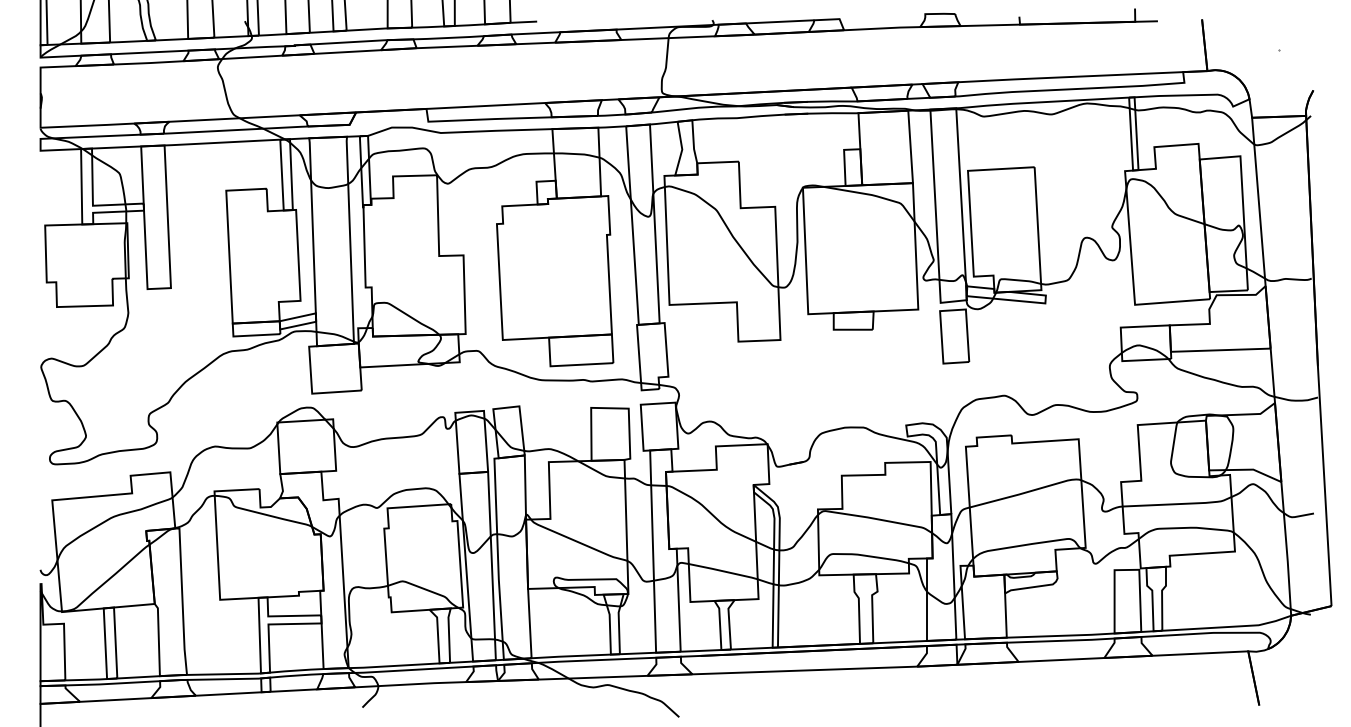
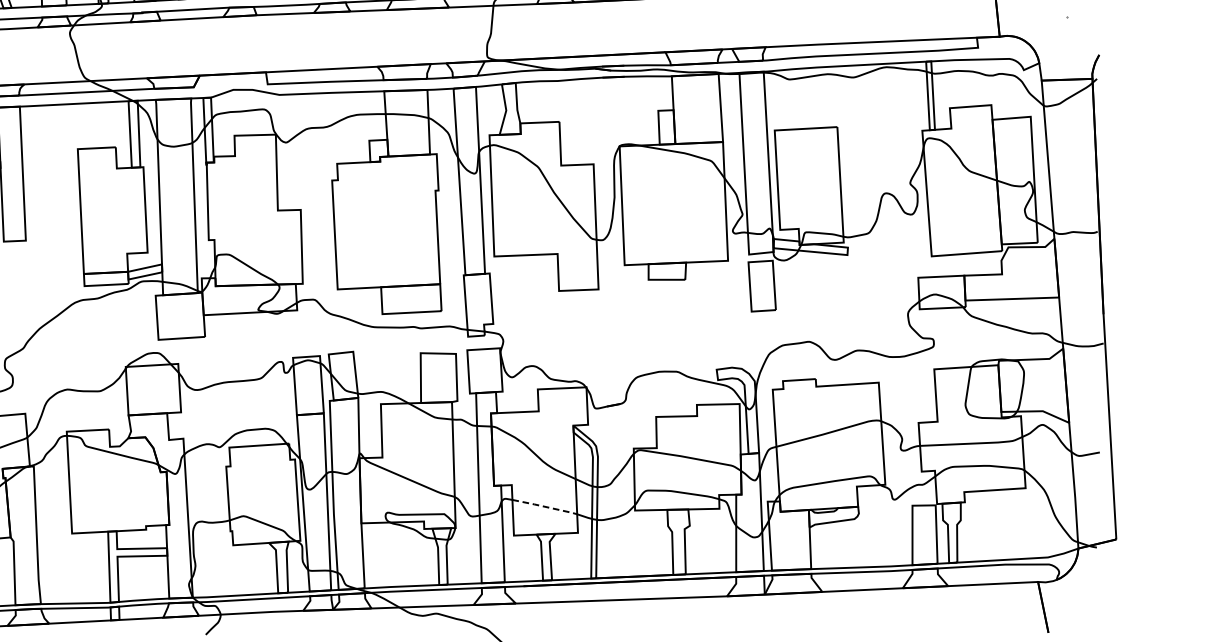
line: (723, 571) -> (545, 506), solid -> dashed

